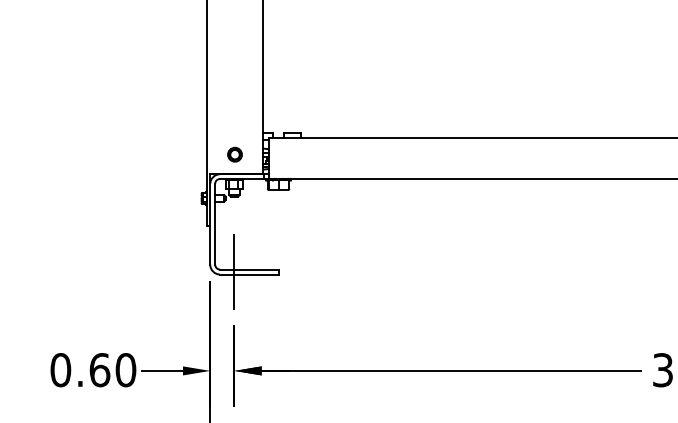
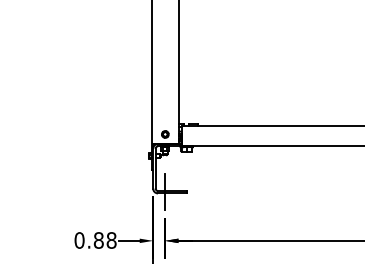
text: (111, 370) -> (104, 240), 0.60 -> 0.88

